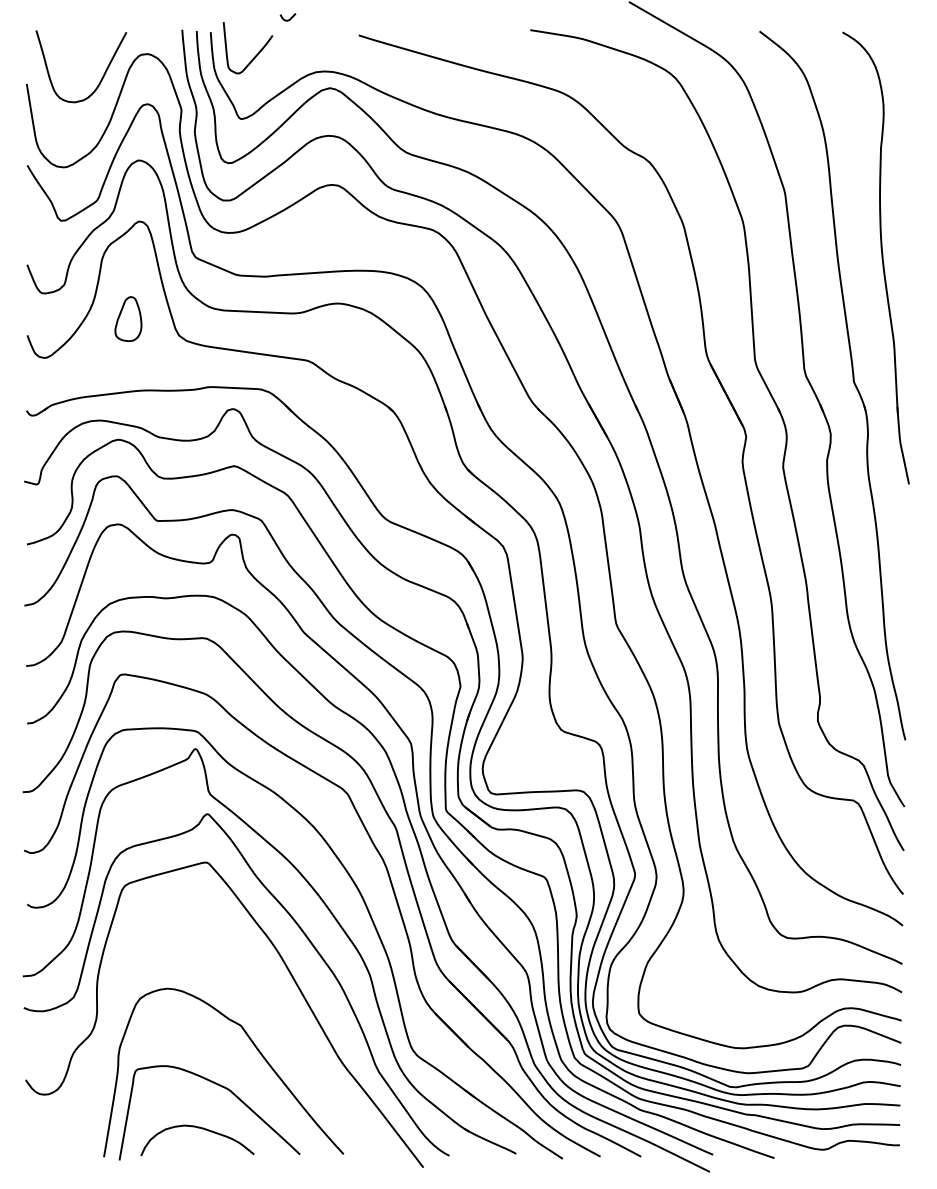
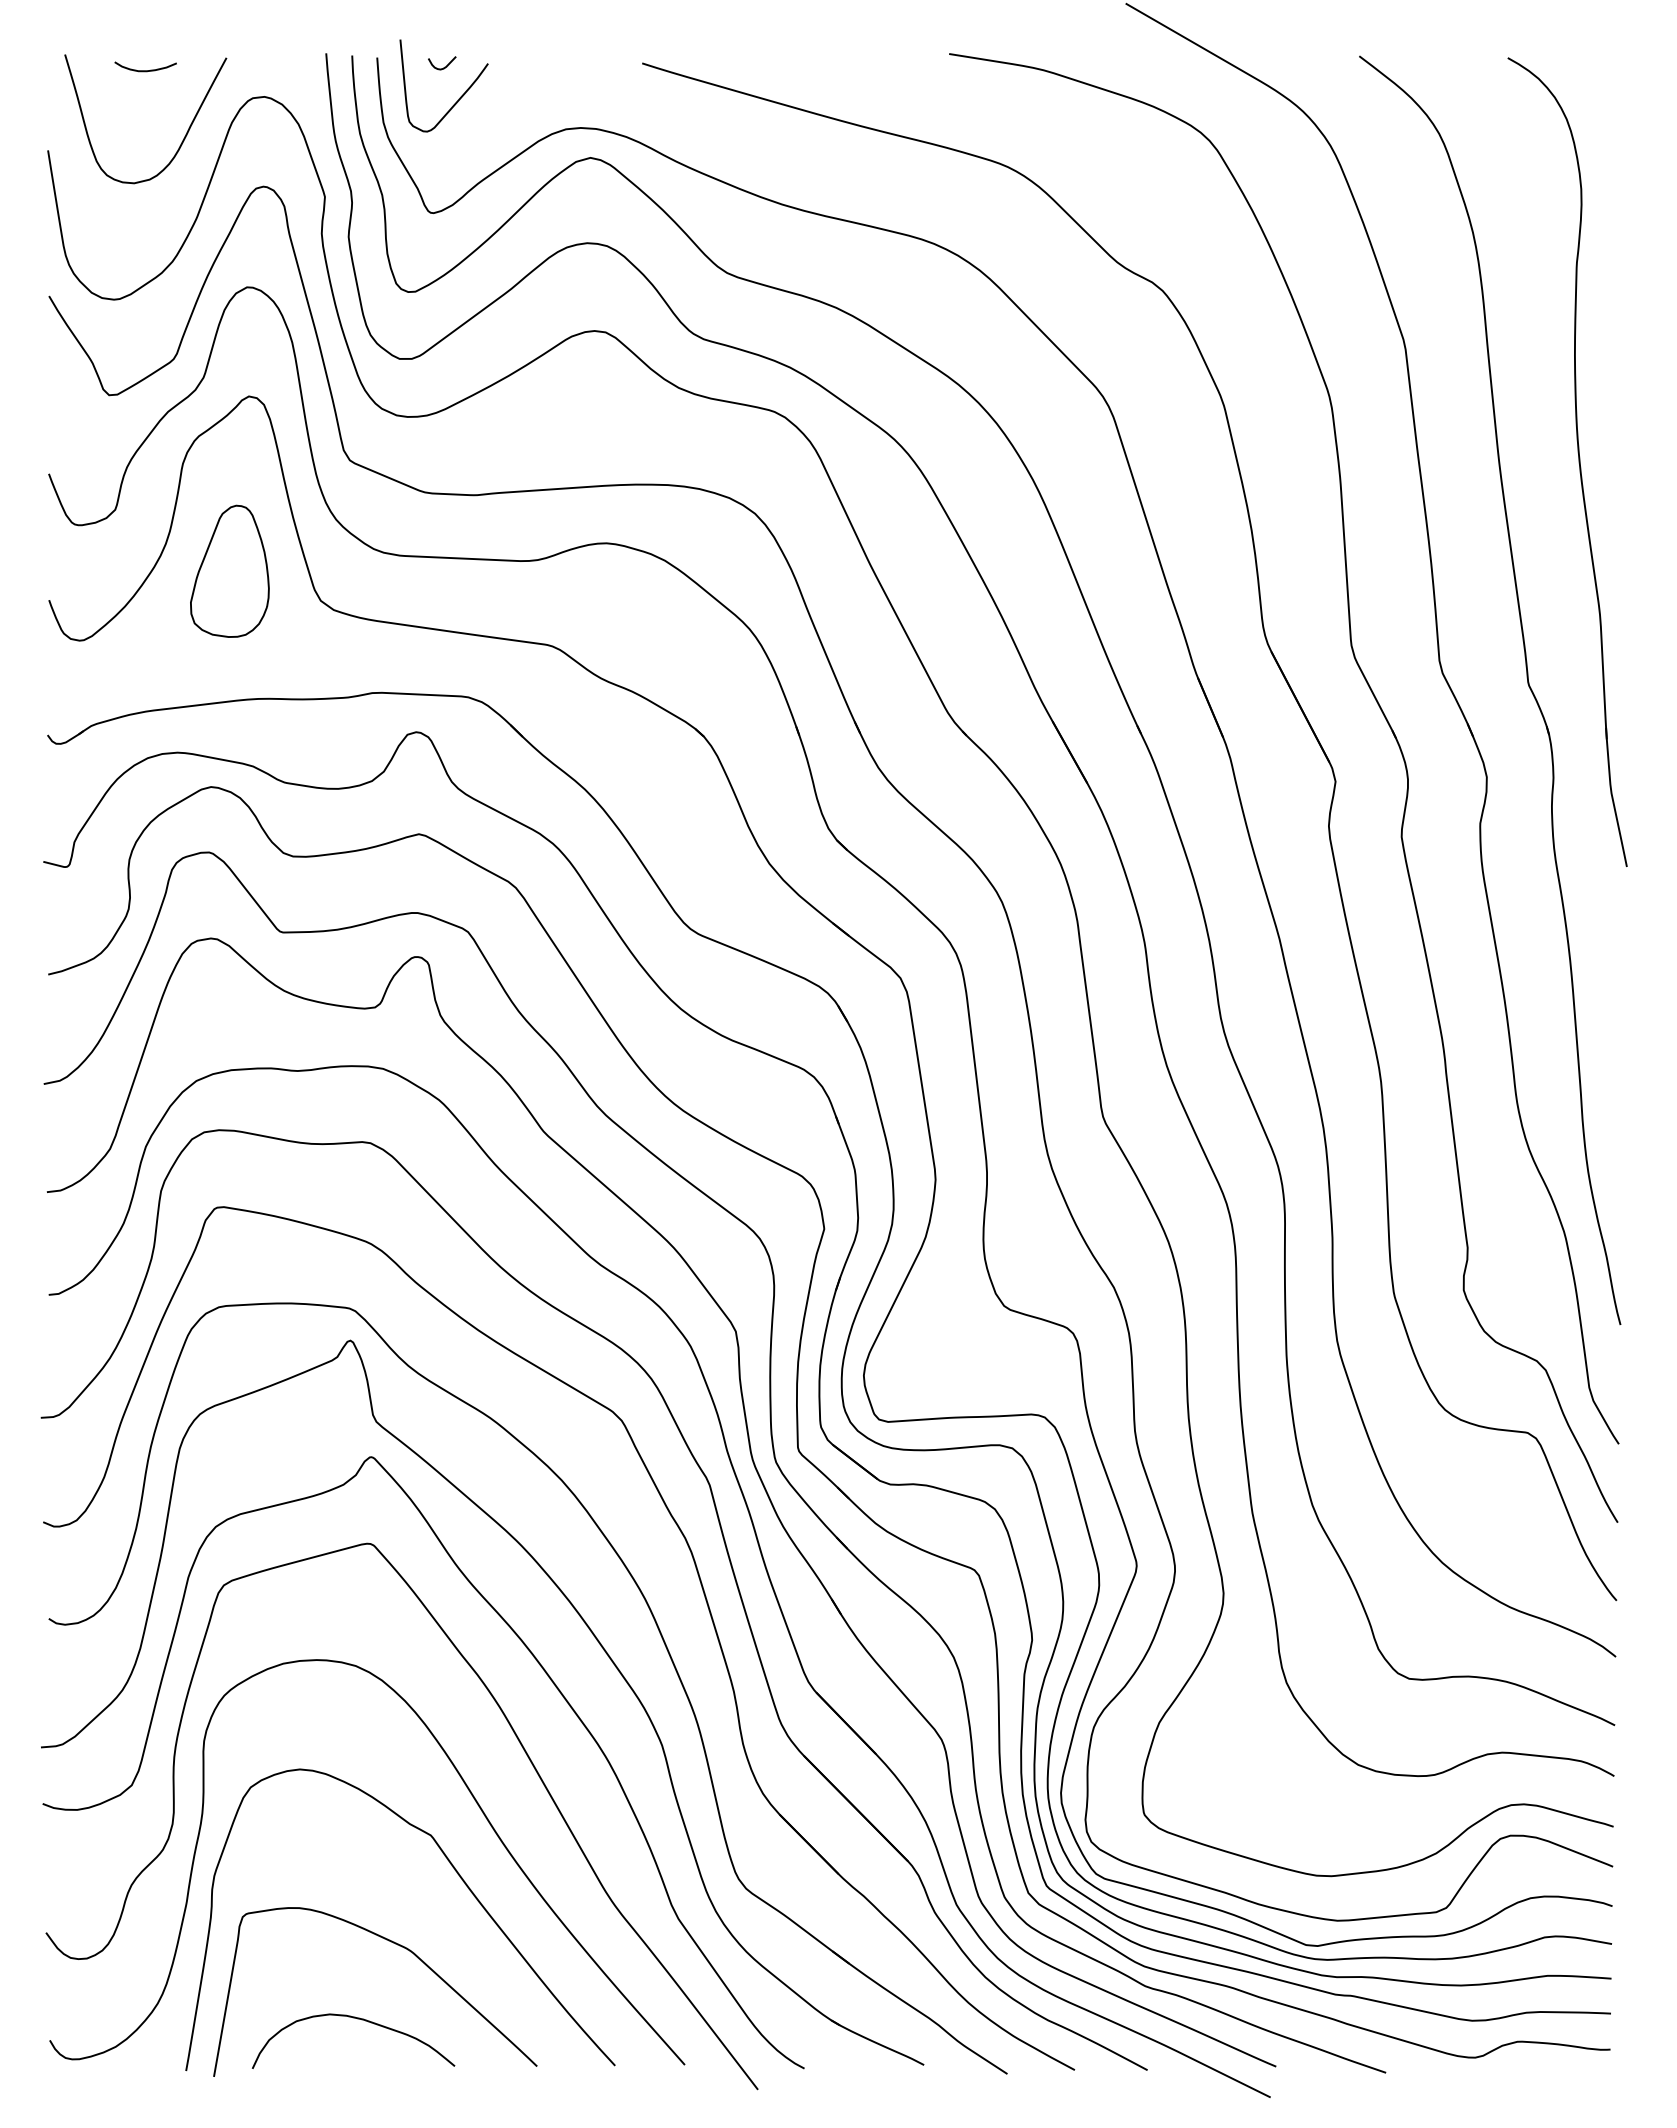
curve: (287, 19) -> (441, 67), moved
curve: (80, 38) -> (144, 68), added
part: (128, 318) -> (230, 570), size x1.67
curve: (261, 1001) -> (468, 1792), added

